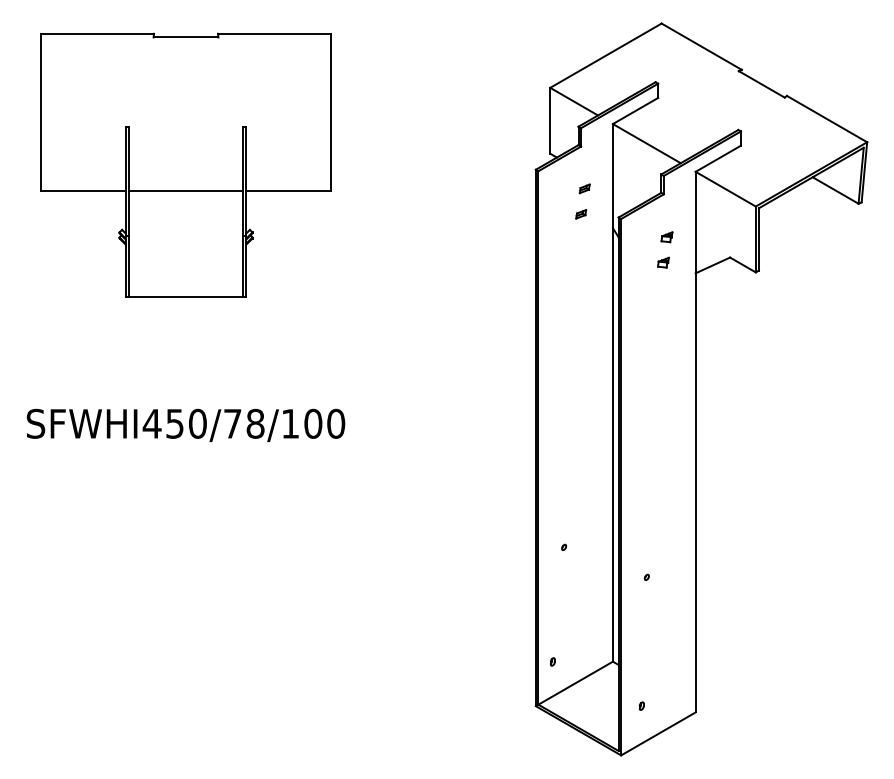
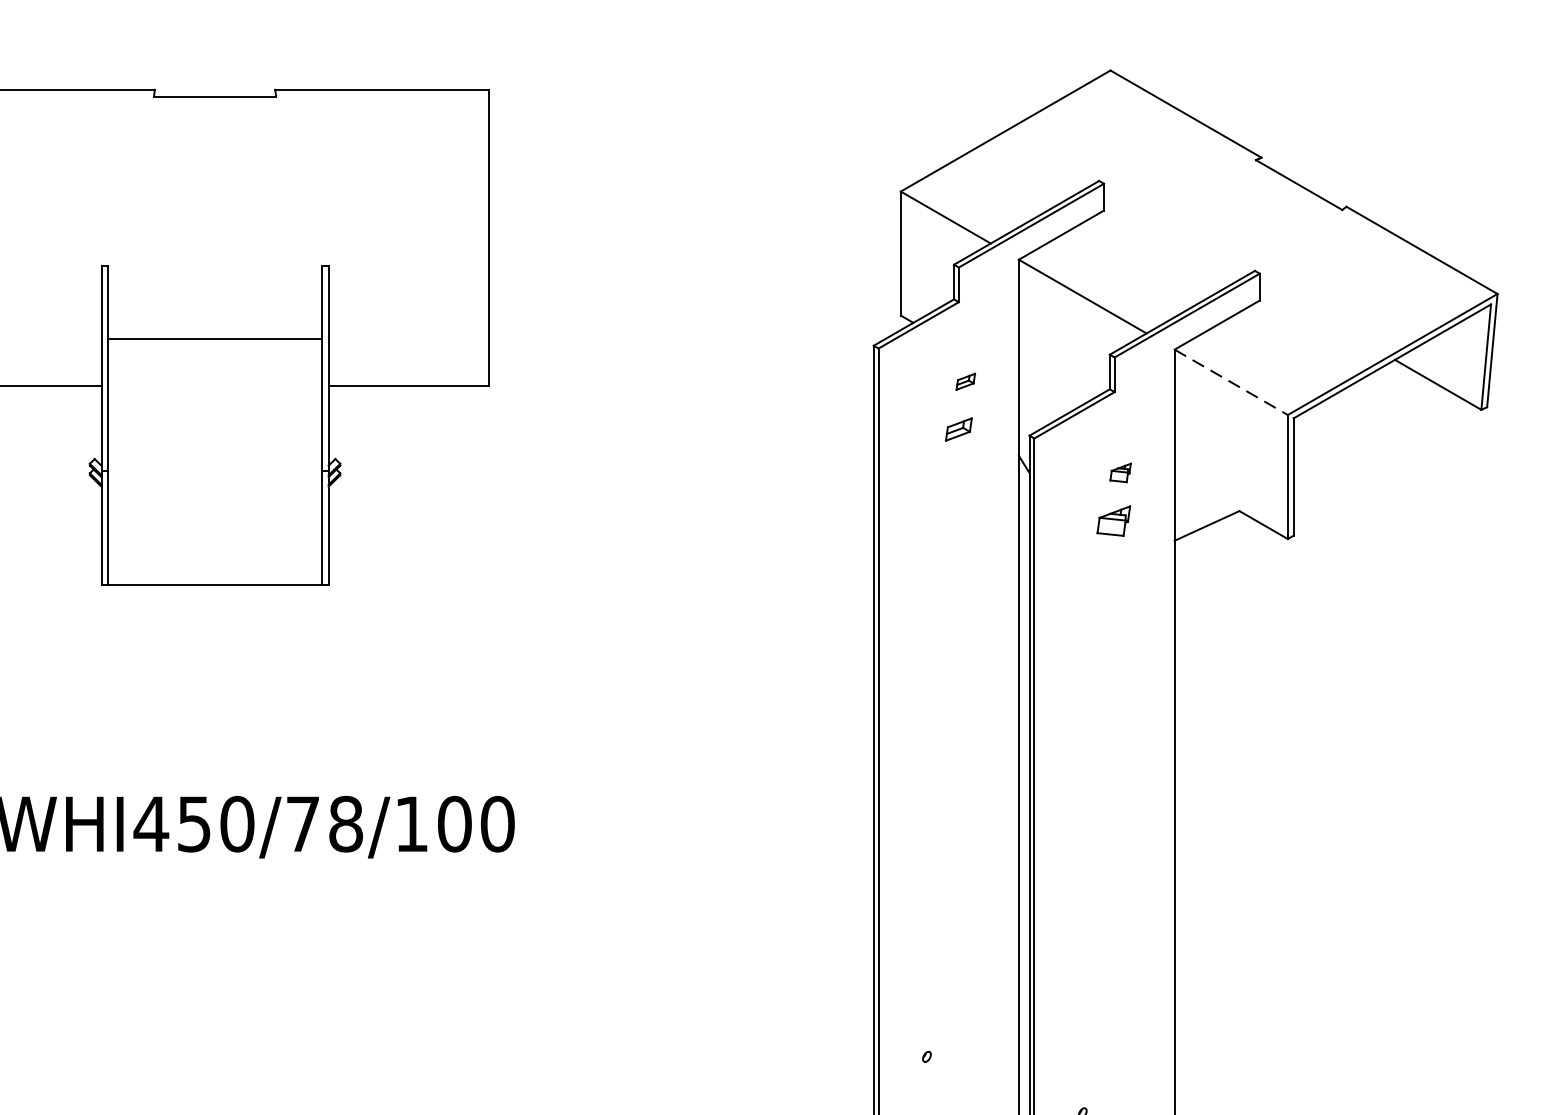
line: (725, 189) -> (1230, 382), solid -> dashed
line: (185, 191) -> (214, 339), moved
part: (581, 214) -> (959, 430), size x1.4
part: (663, 262) -> (1114, 520), size x1.6

